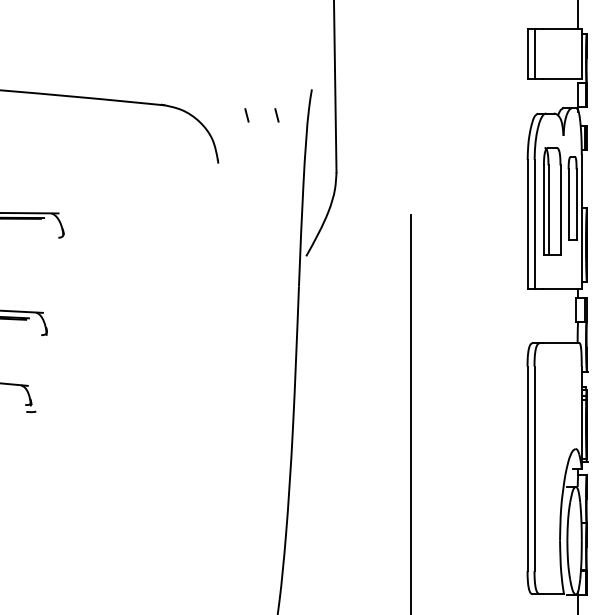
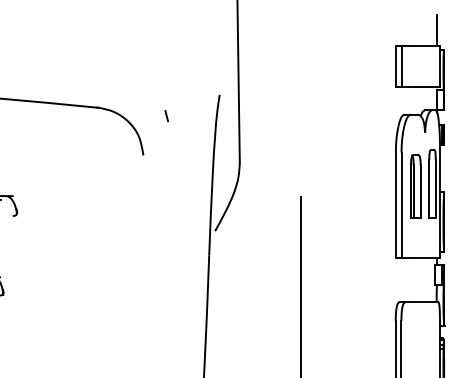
line: (276, 115) -> (190, 116), removed
part: (551, 201) -> (415, 186), size x0.71

